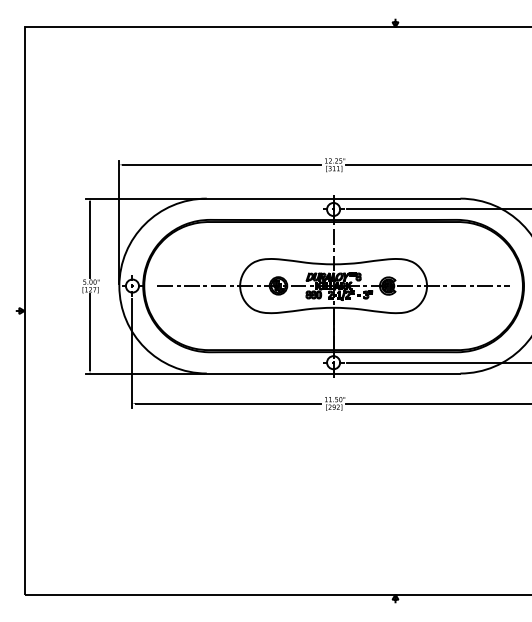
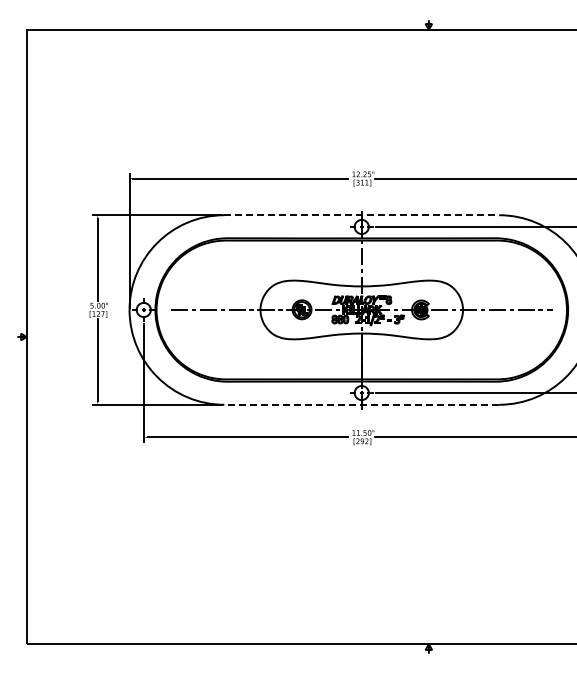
line: (334, 198) -> (362, 215), solid -> dashed
line: (333, 373) -> (361, 404), solid -> dashed

